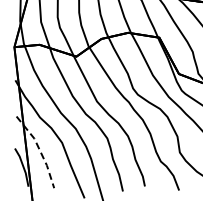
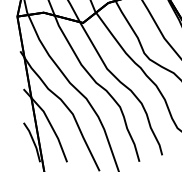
line: (39, 150) -> (49, 123), dashed -> solid

